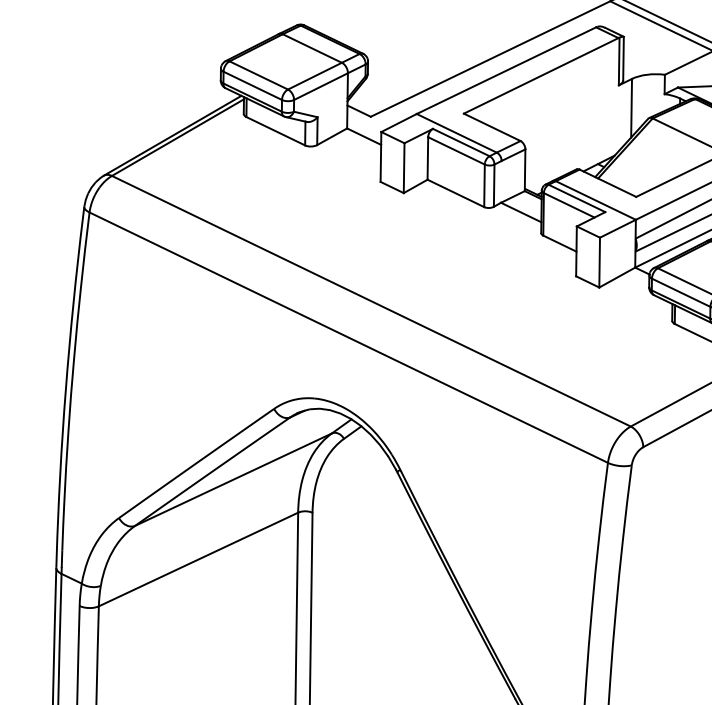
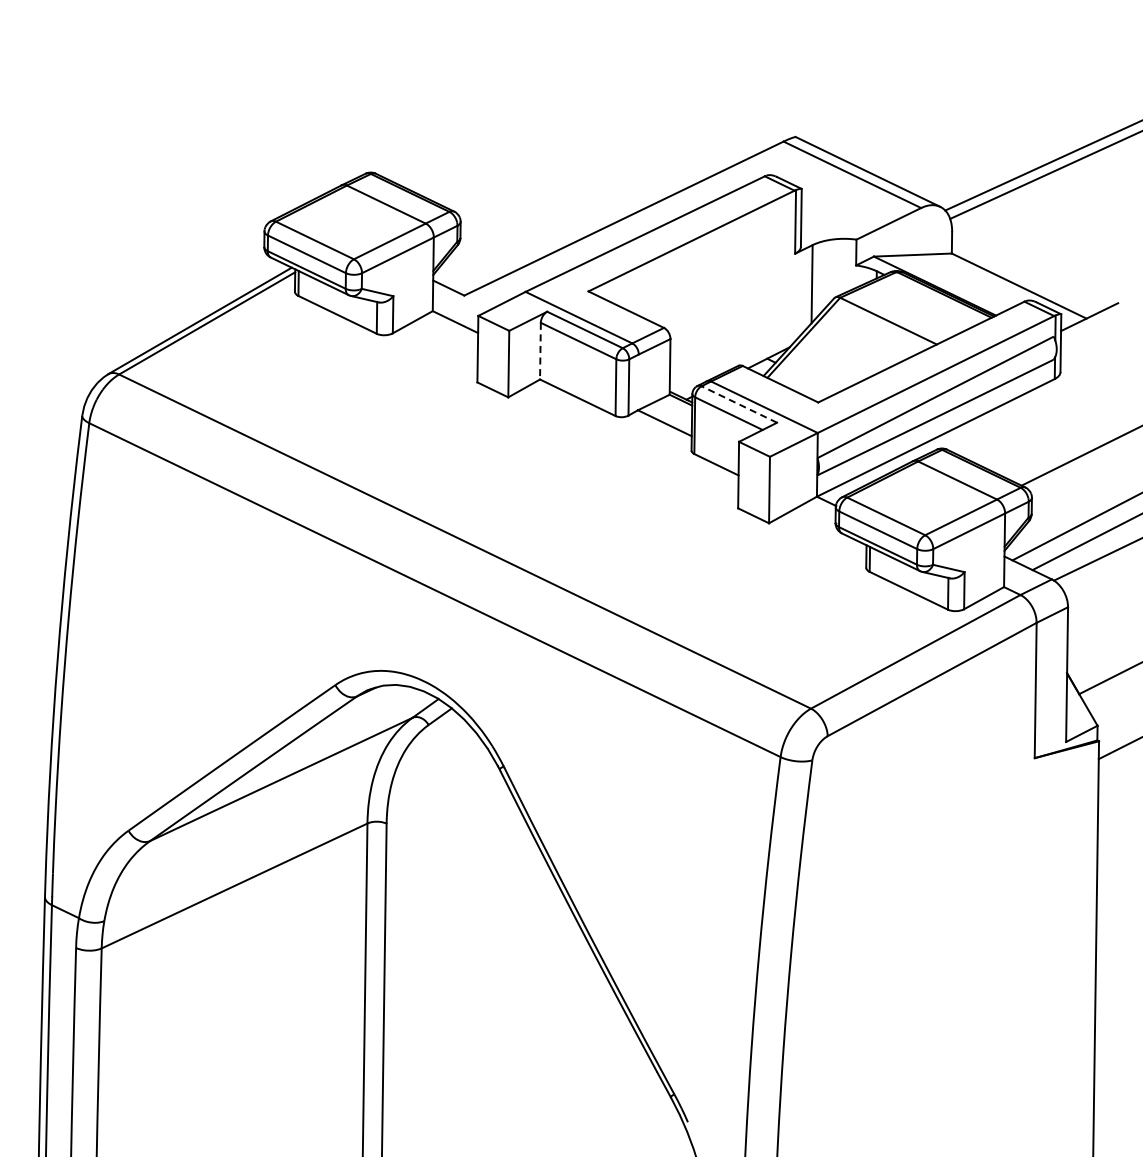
line: (427, 158) -> (540, 351), solid -> dashed
line: (577, 198) -> (739, 404), solid -> dashed

